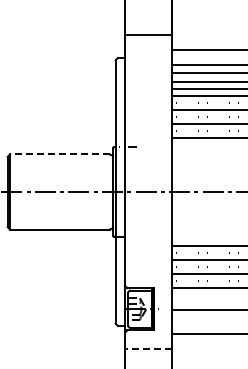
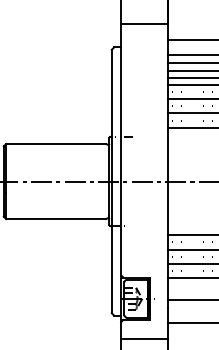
line: (59, 154) -> (55, 144), dashed -> solid
line: (147, 349) -> (143, 339), dashed -> solid

